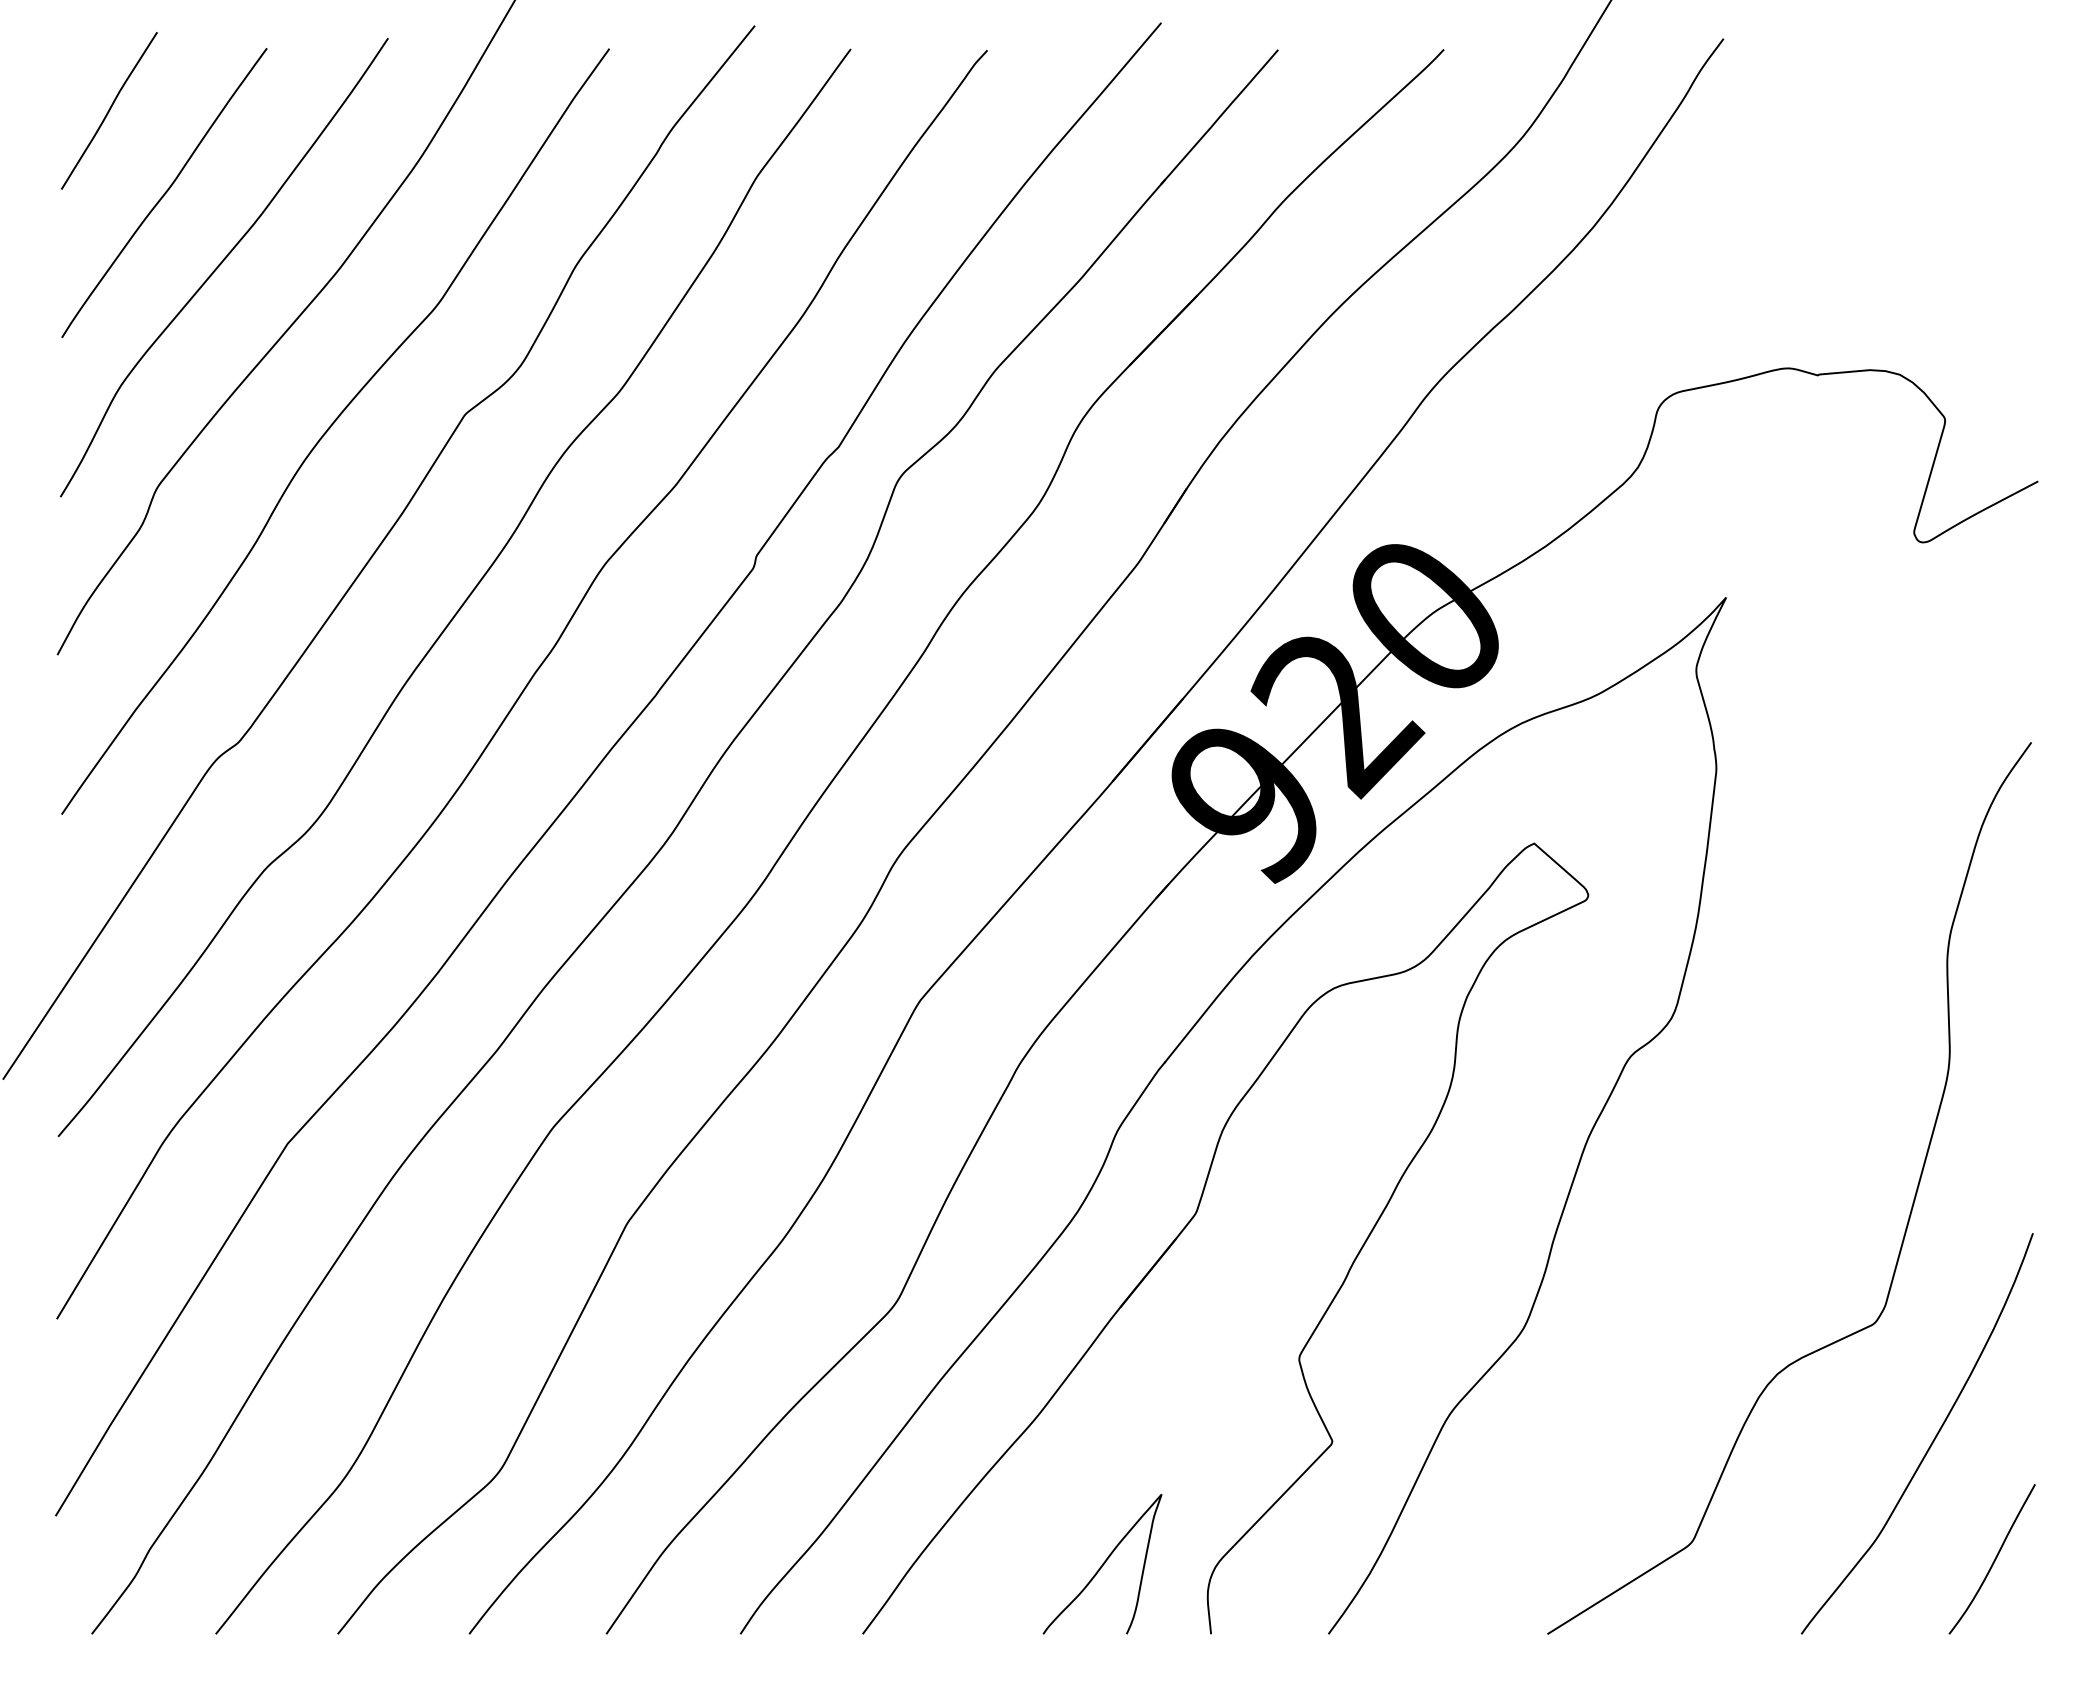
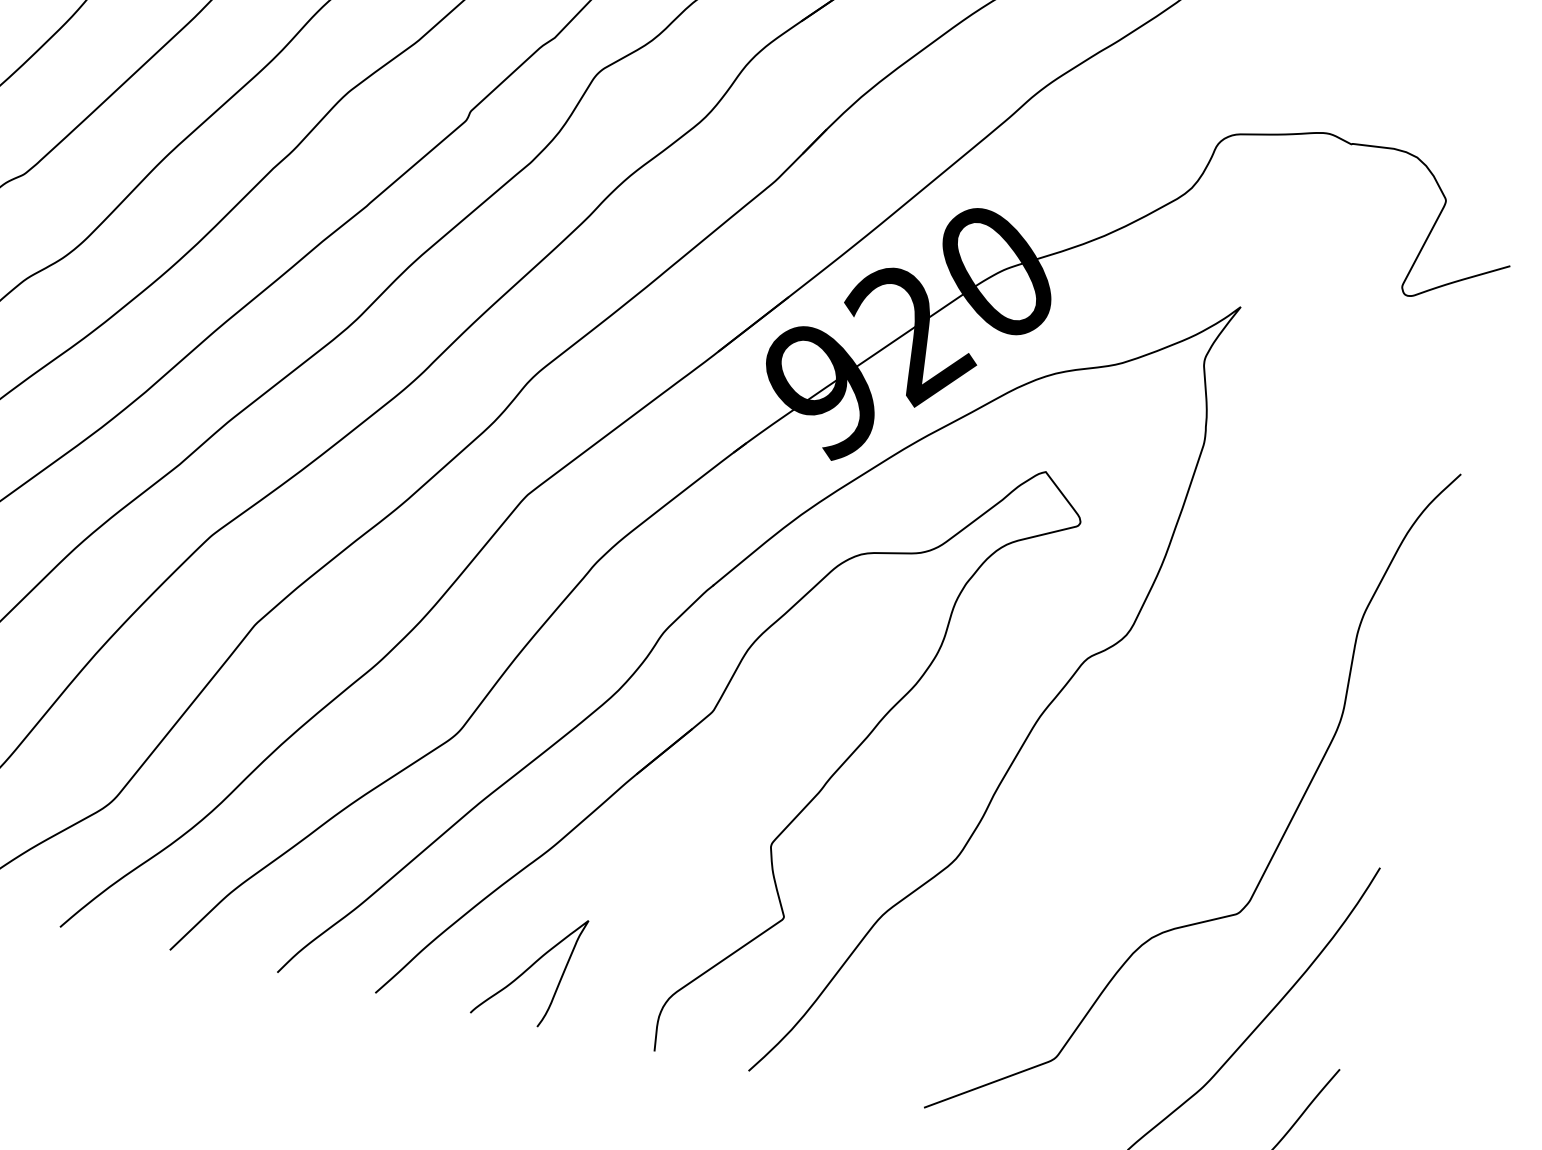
curve: (1102, 1564) -> (529, 967), moved

